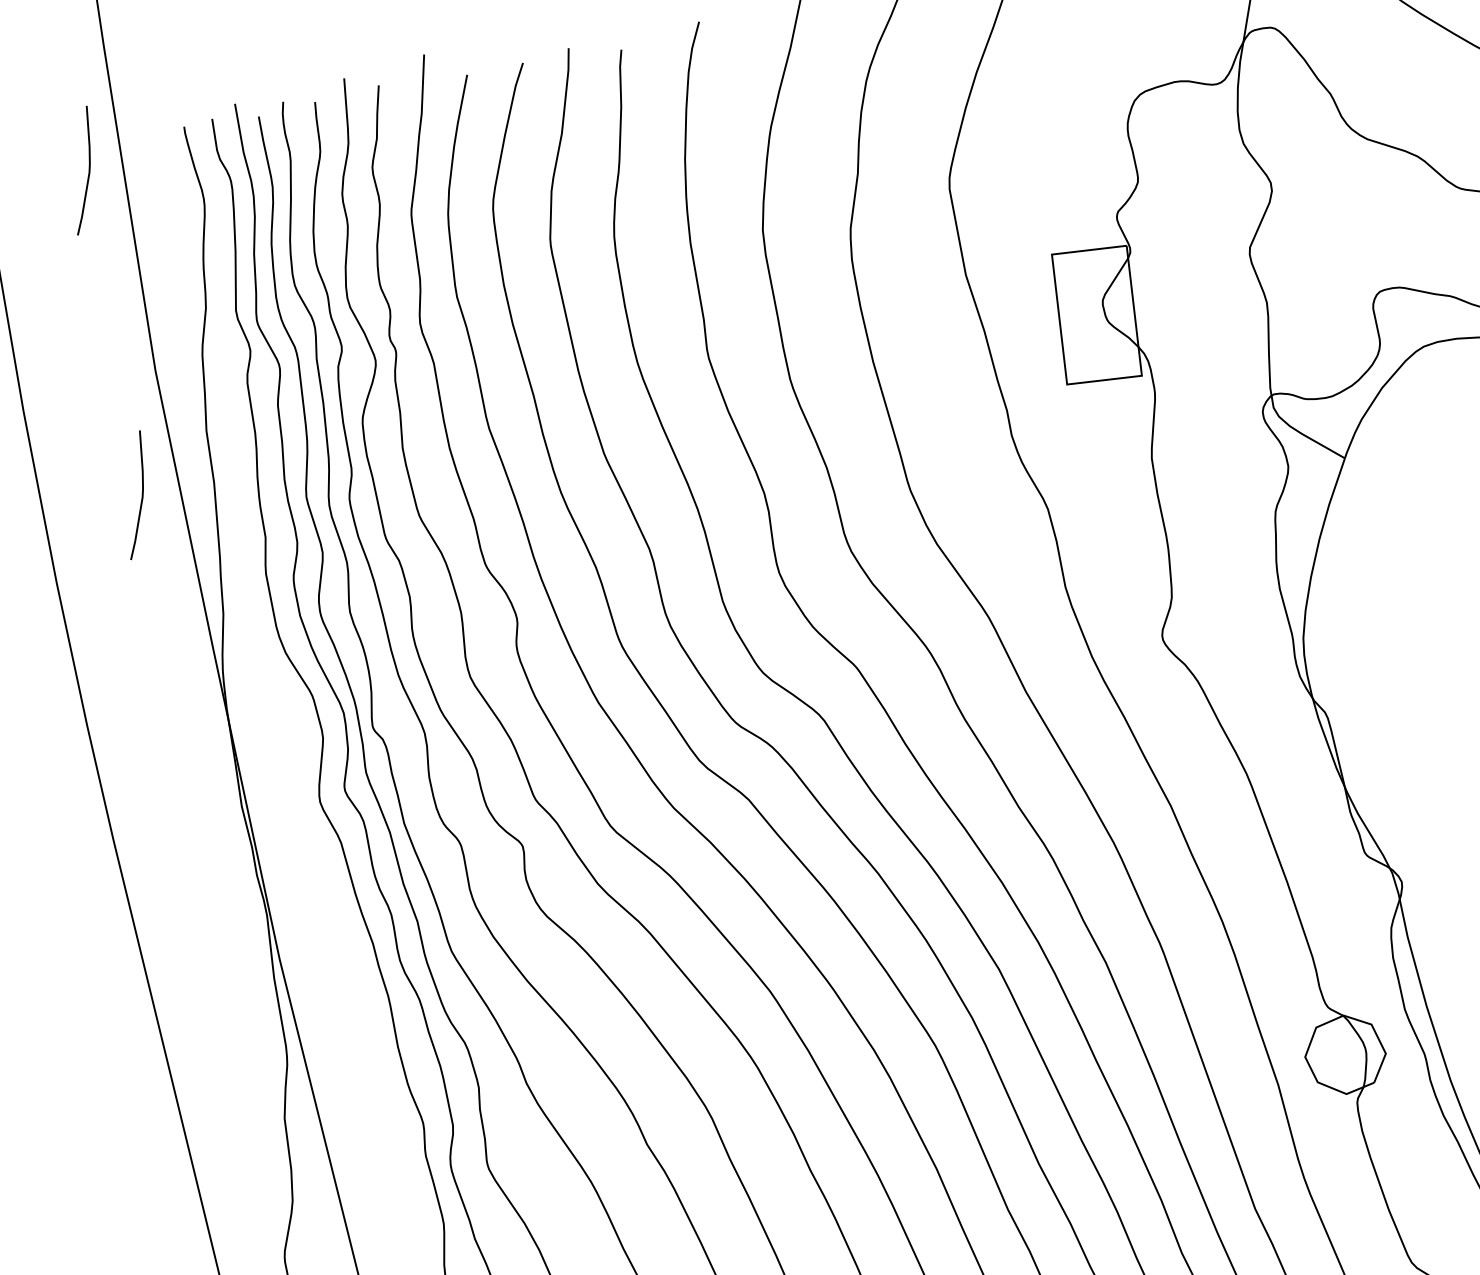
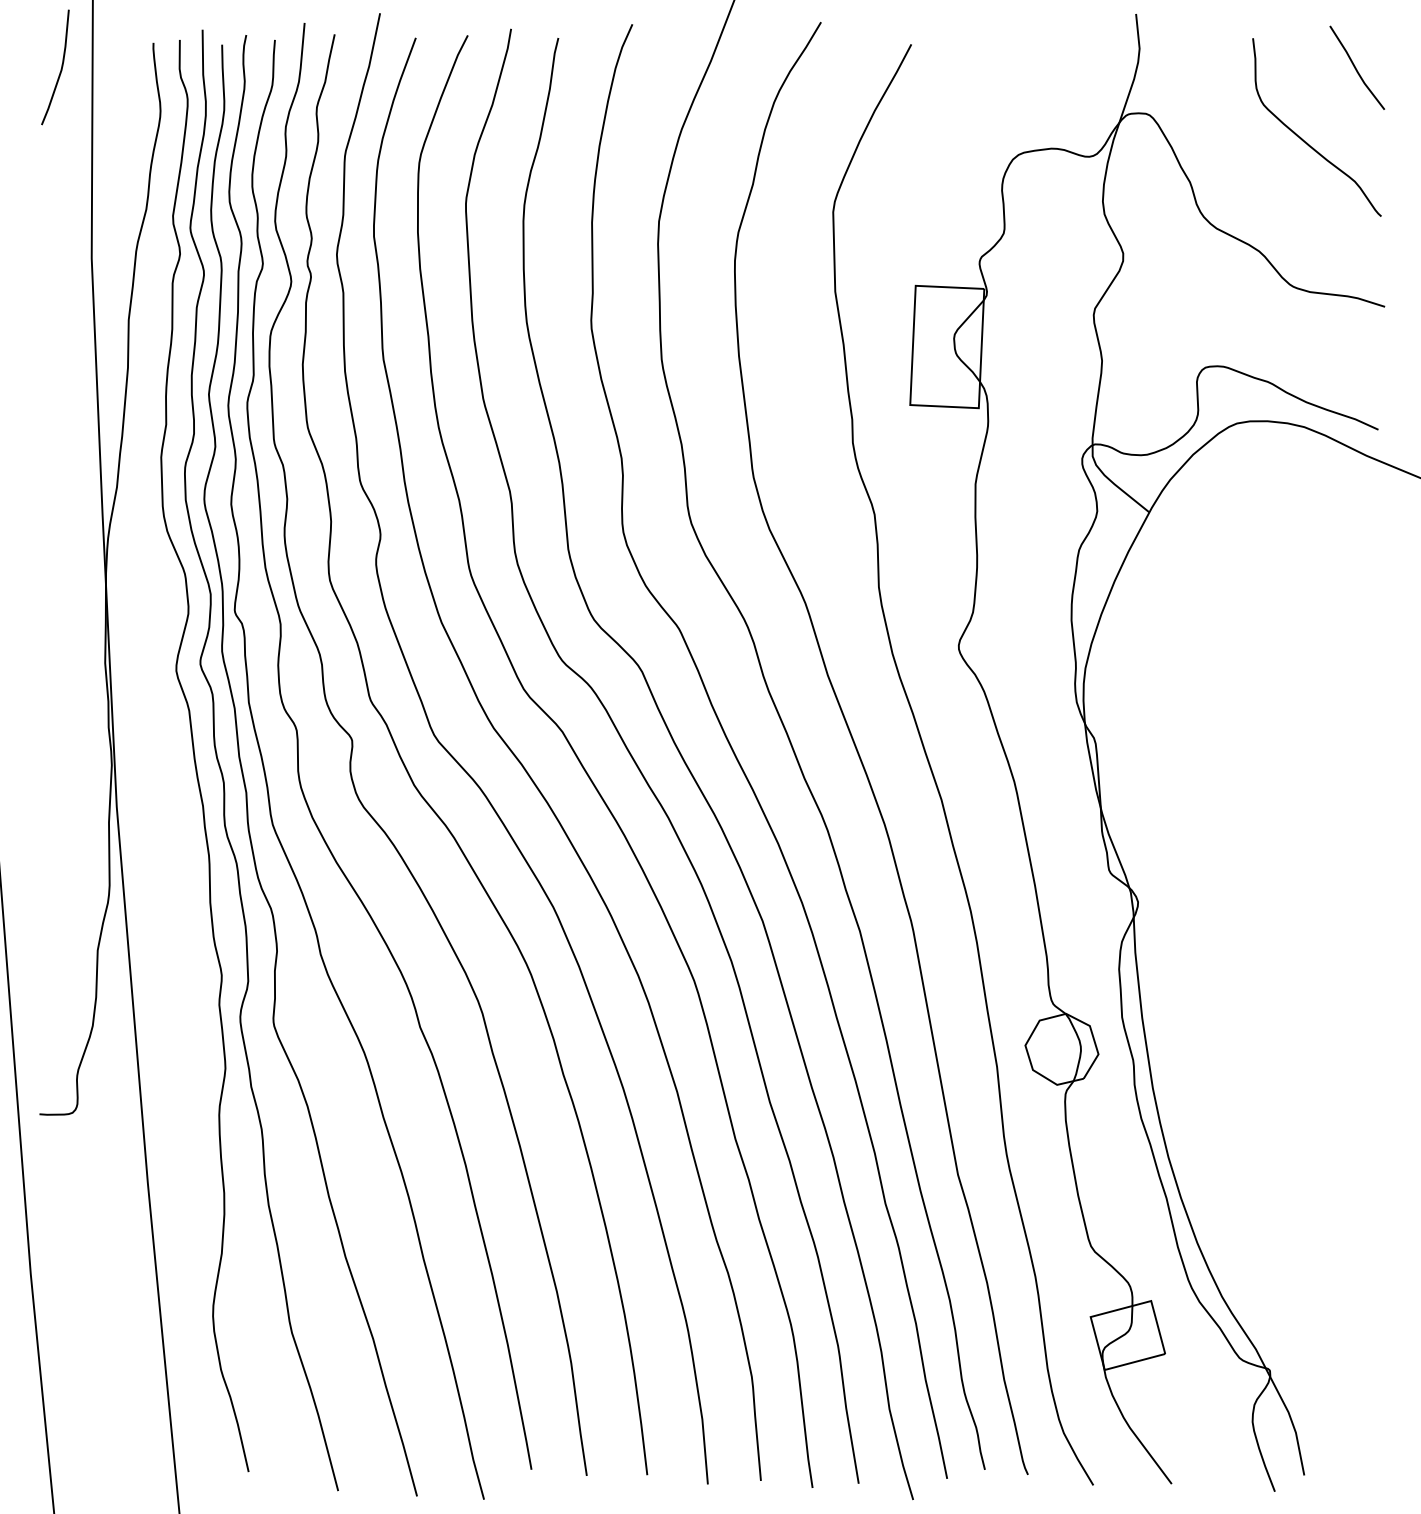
curve: (141, 496) -> (60, 369), removed

